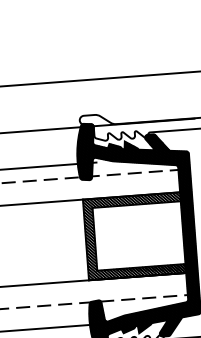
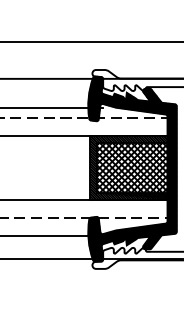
hatch: (144, 235) -> (136, 168), added

